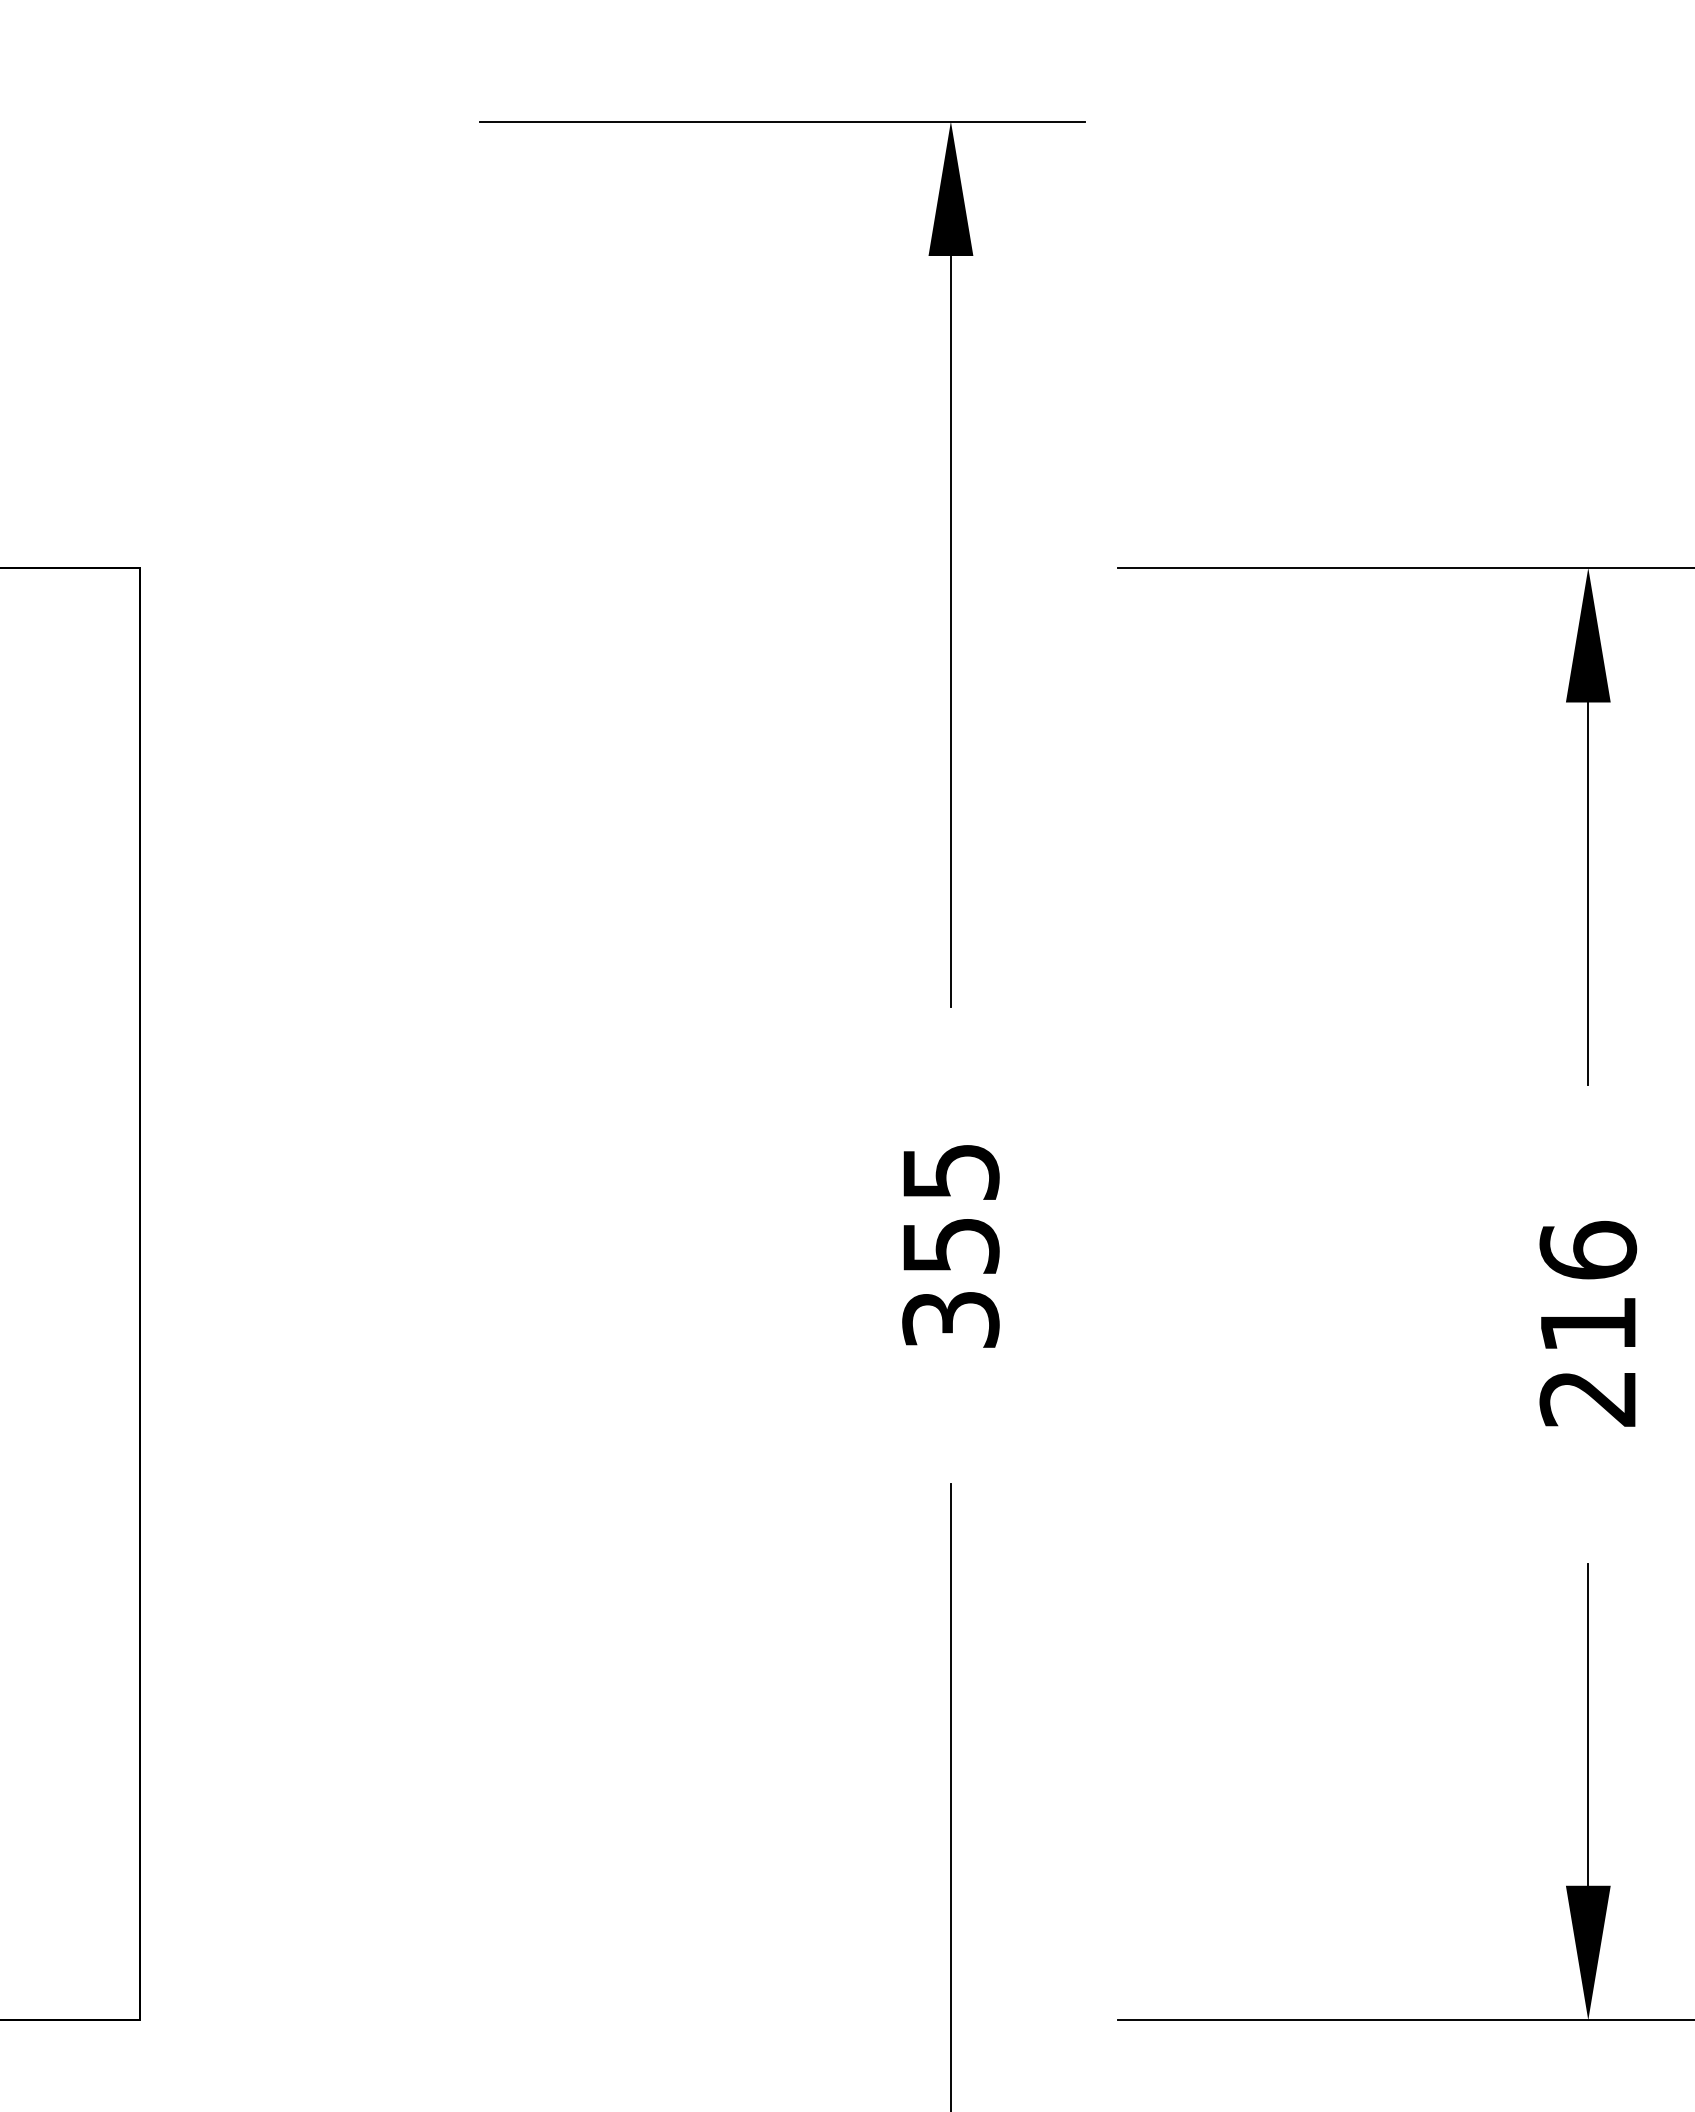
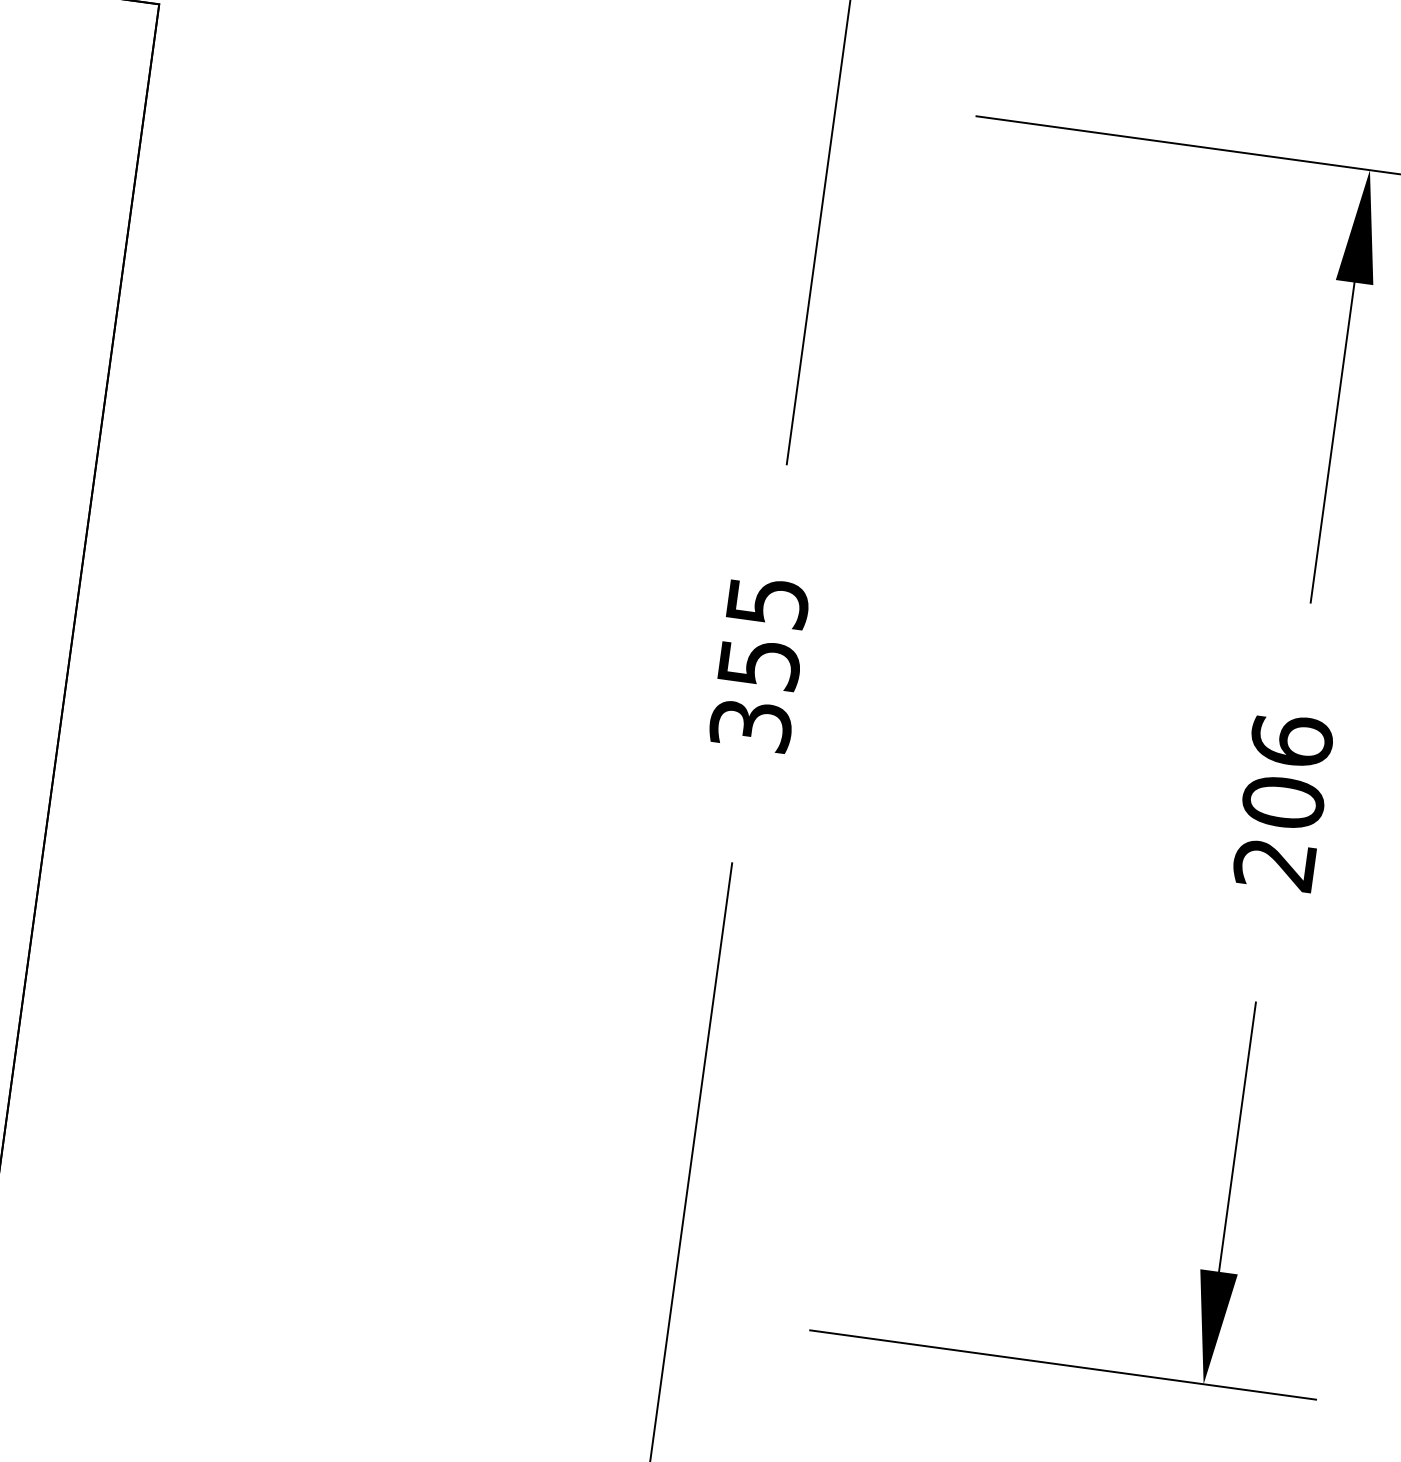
text: (1588, 1324) -> (1283, 802), 216 -> 206

